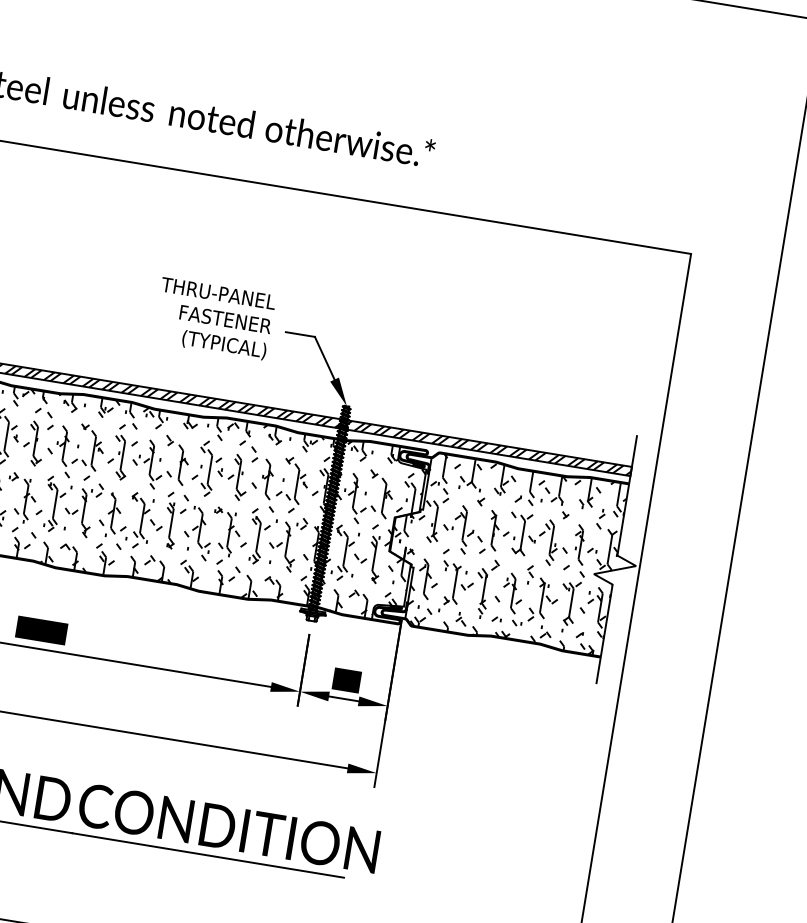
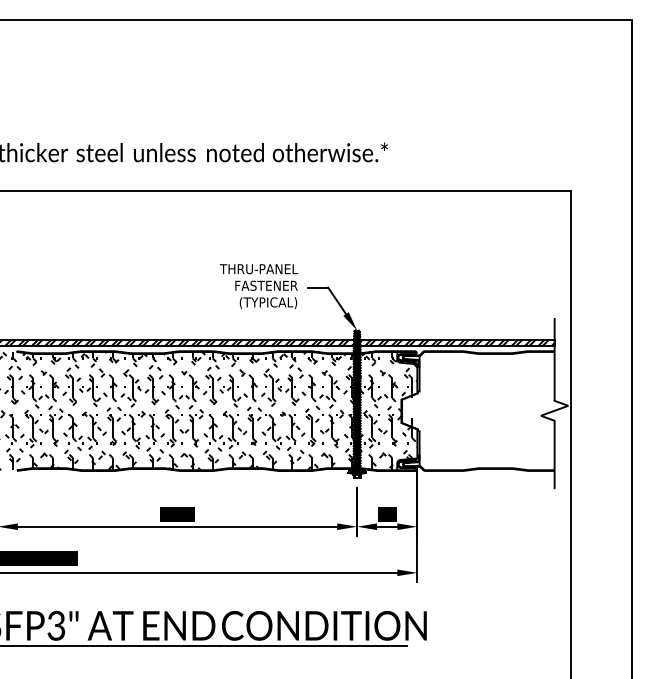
hatch: (504, 551) -> (478, 410), removed

